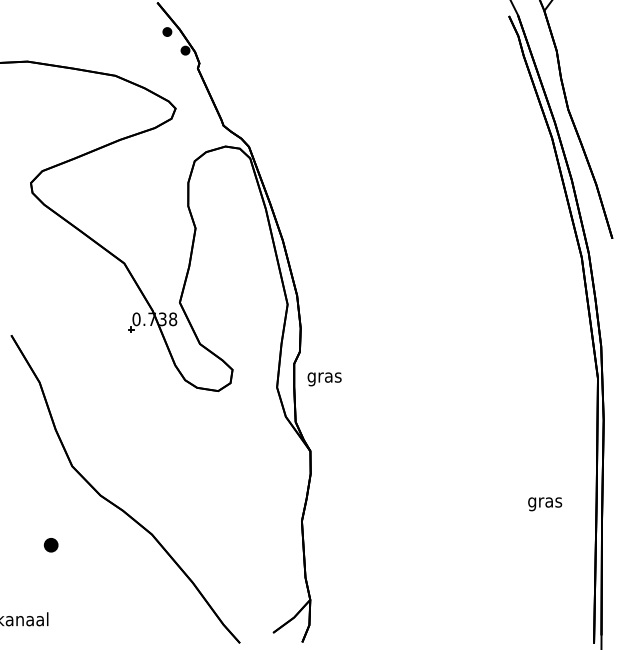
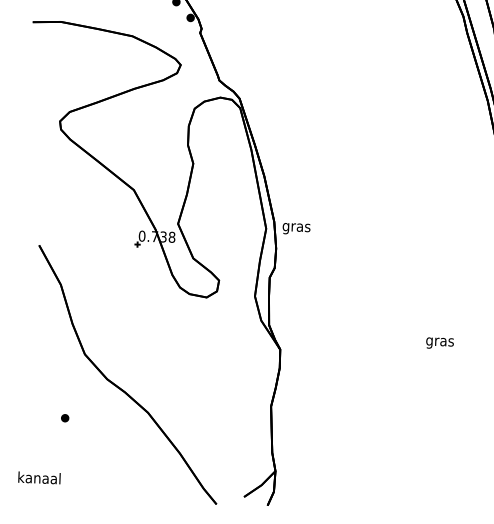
text: (324, 379) -> (296, 229), moved
text: (545, 504) -> (440, 343), moved
part: (50, 544) -> (64, 417), size x0.62

